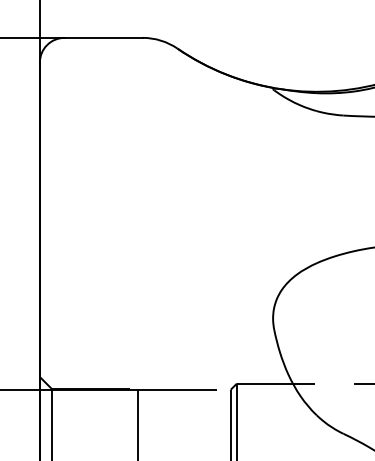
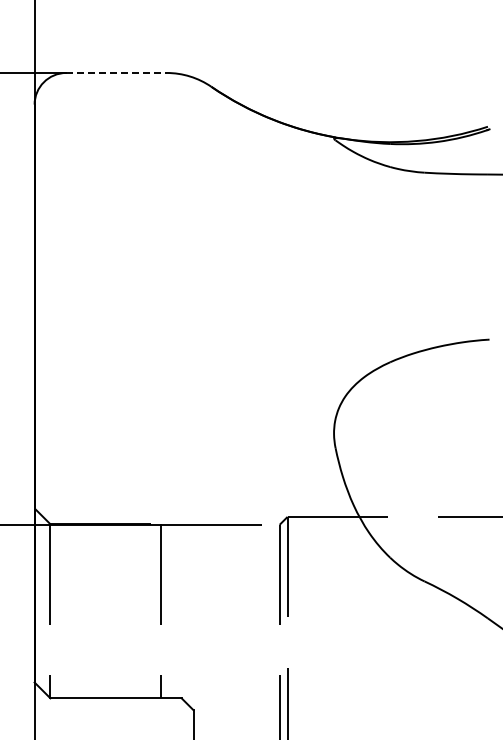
line: (103, 37) -> (116, 72), solid -> dashed

